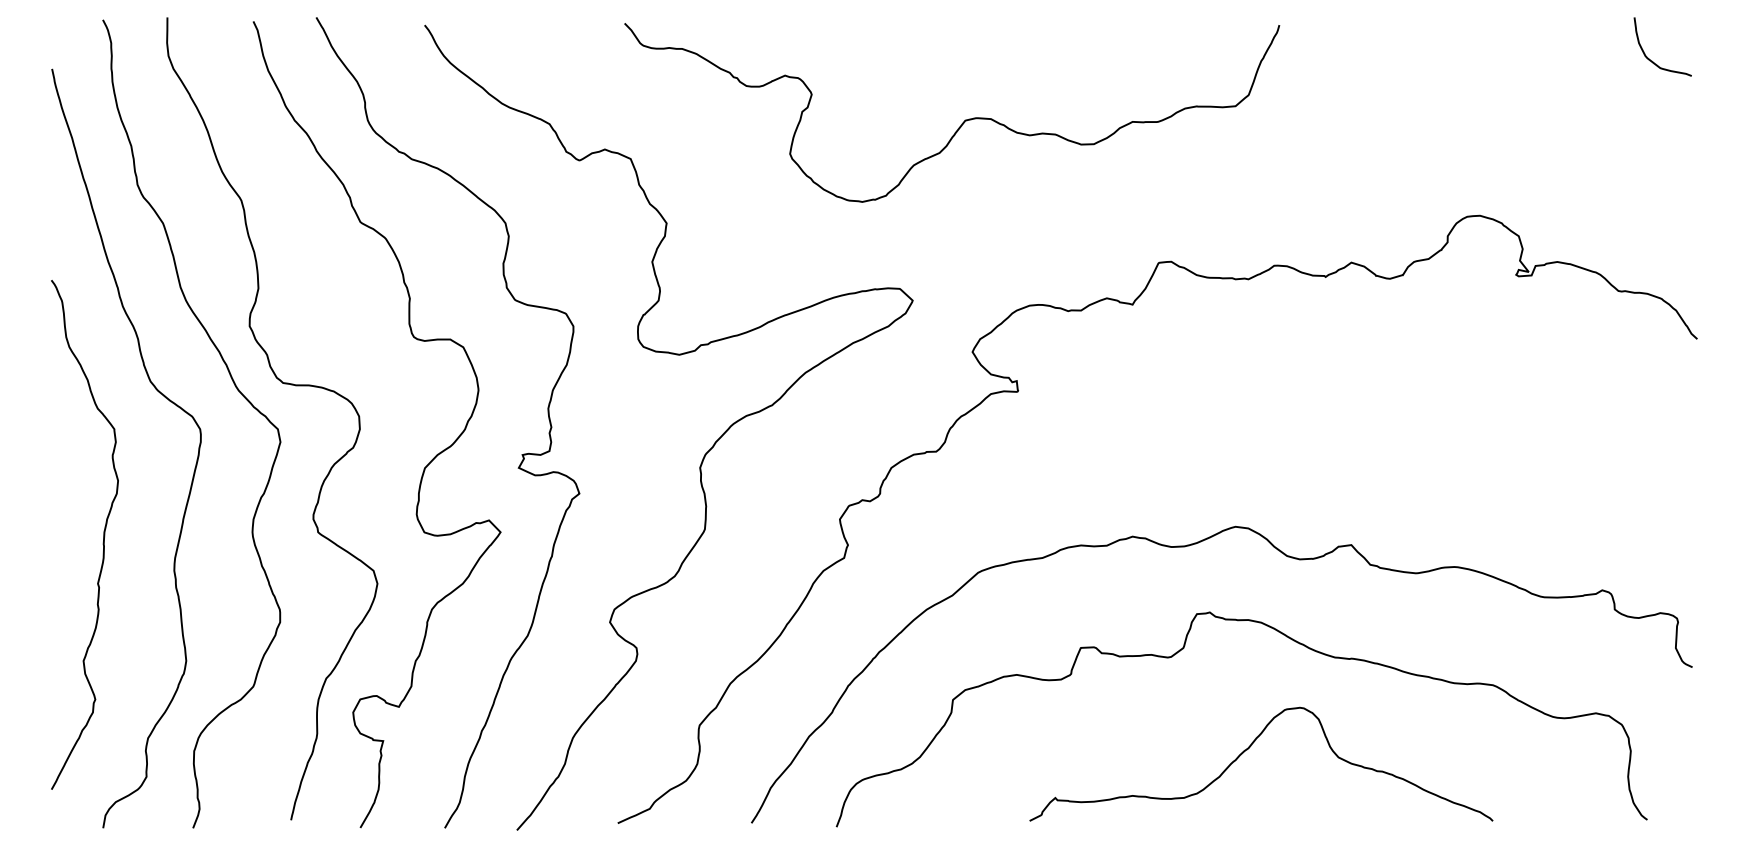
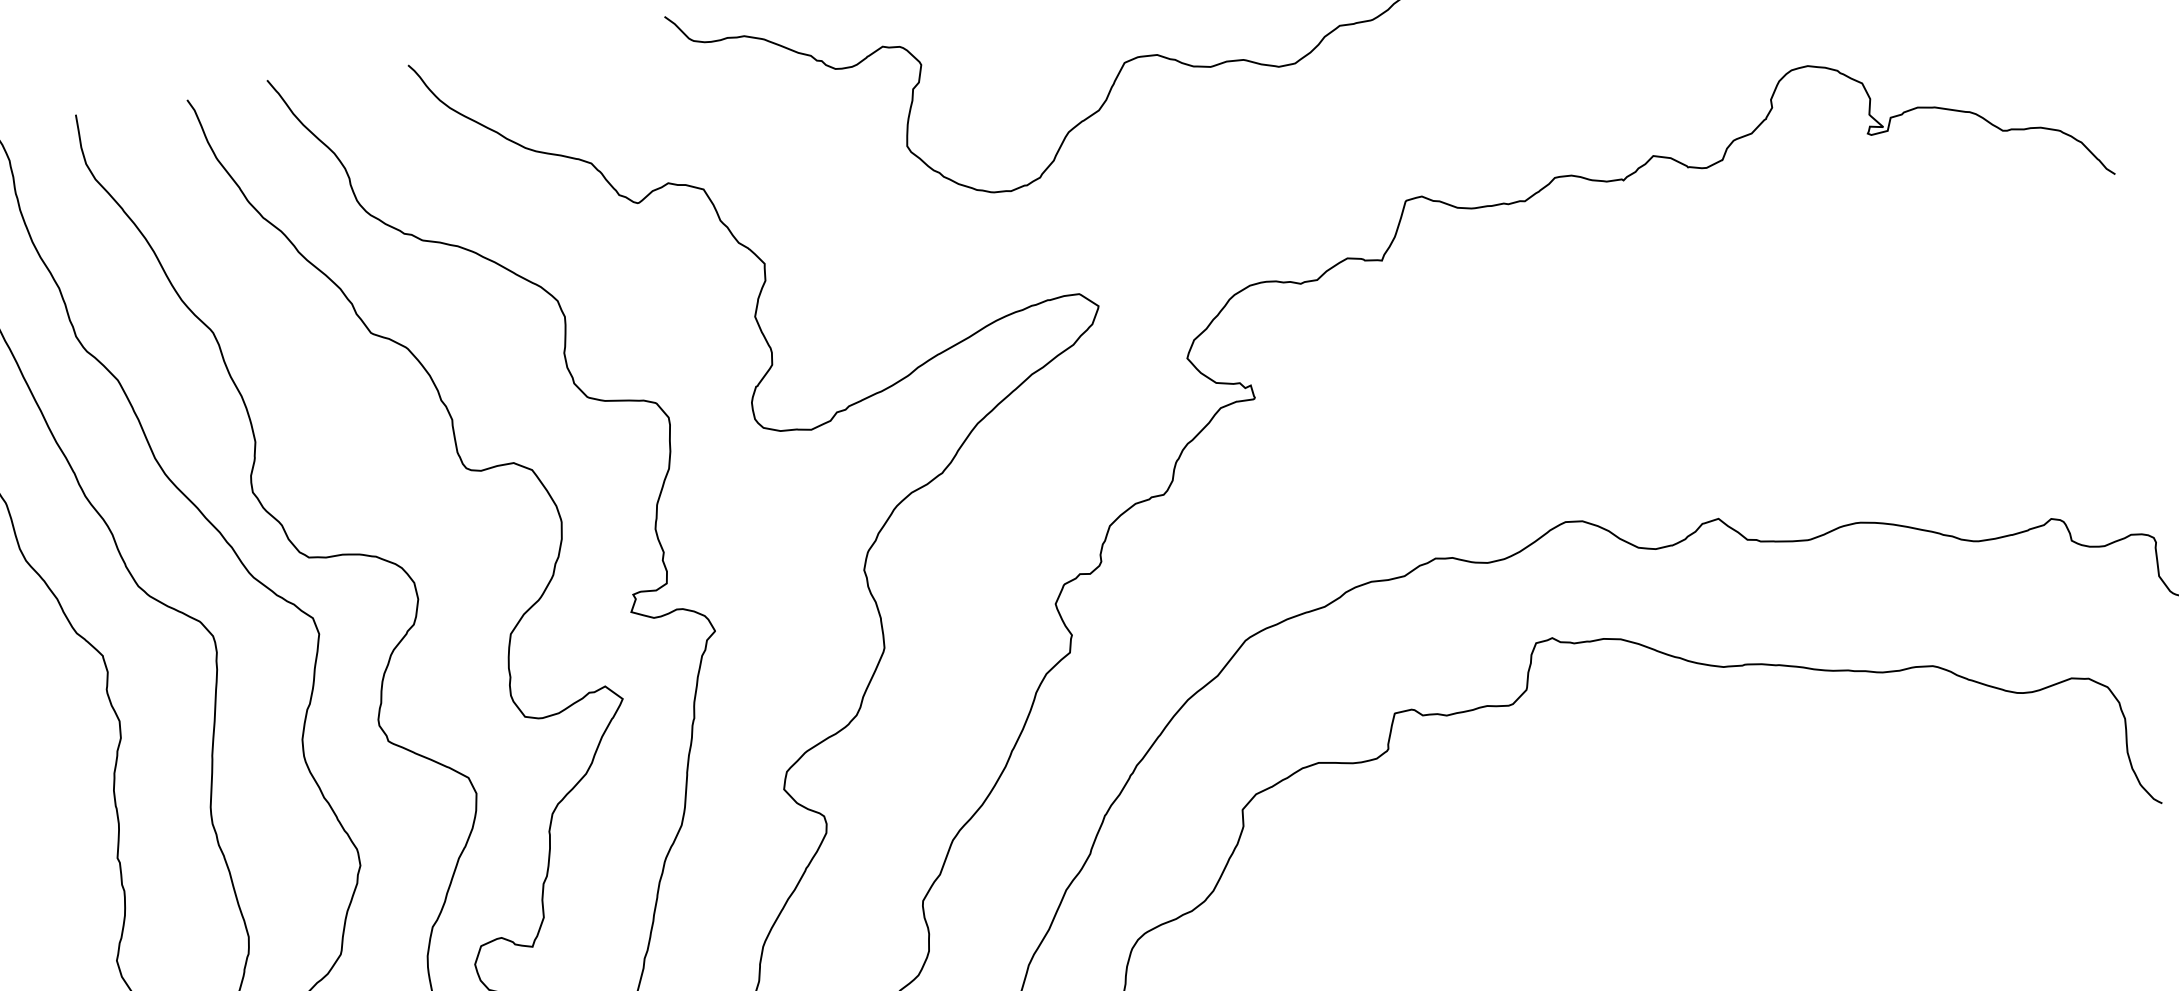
curve: (1248, 749) -> (1633, 805), removed

